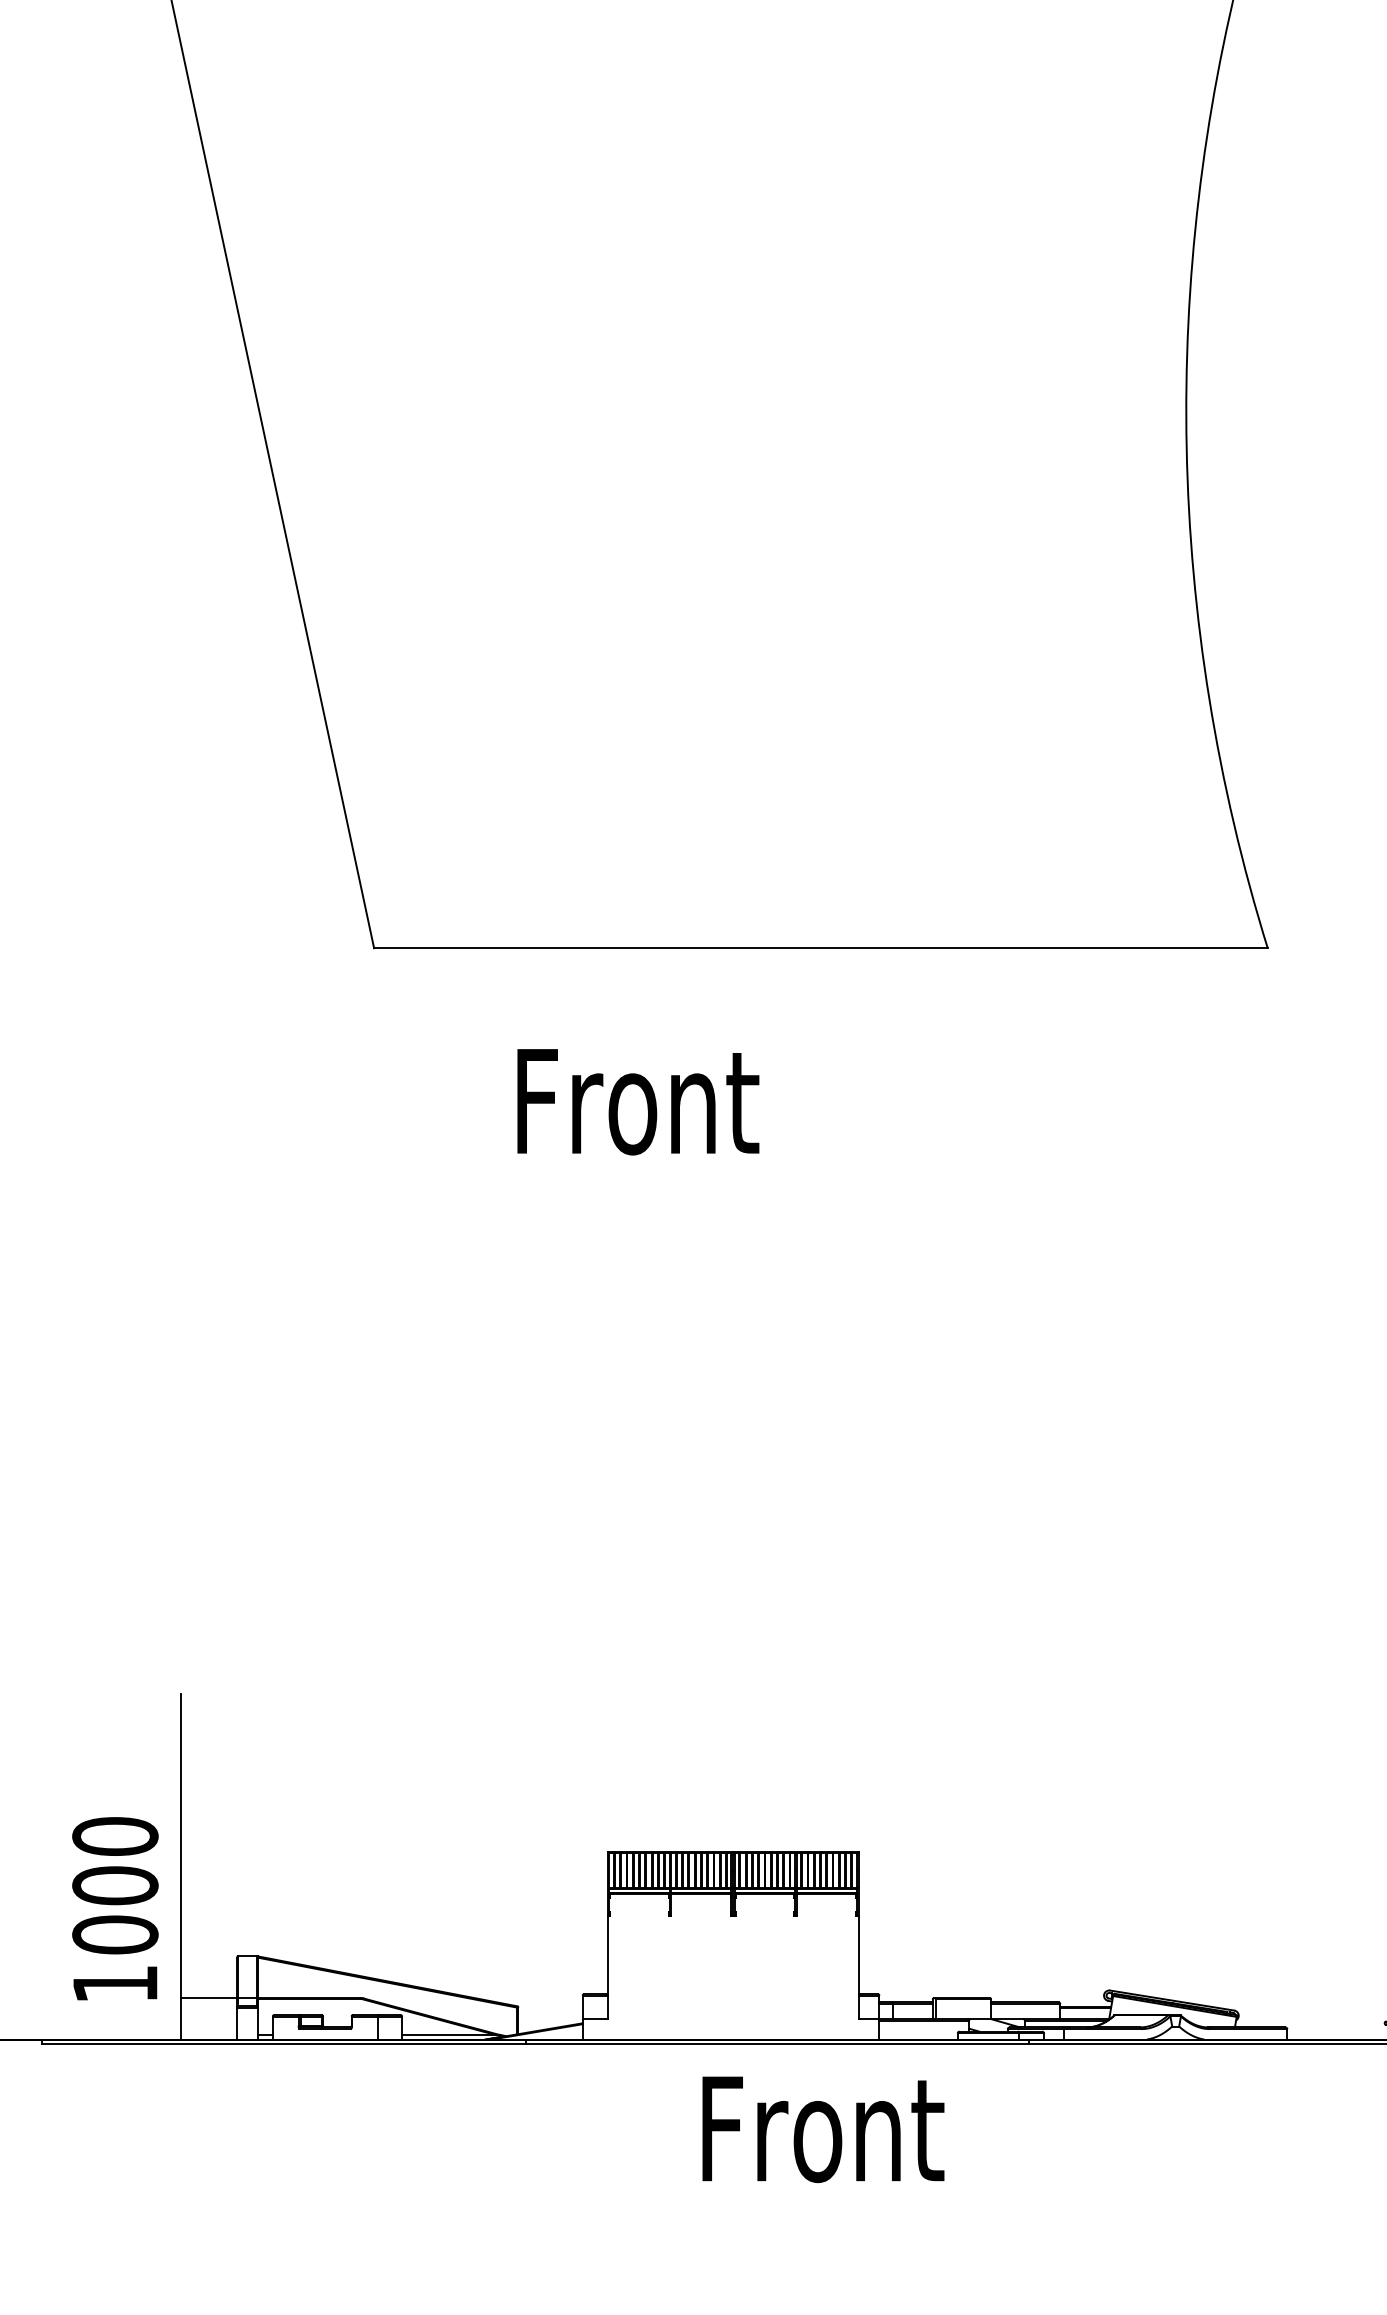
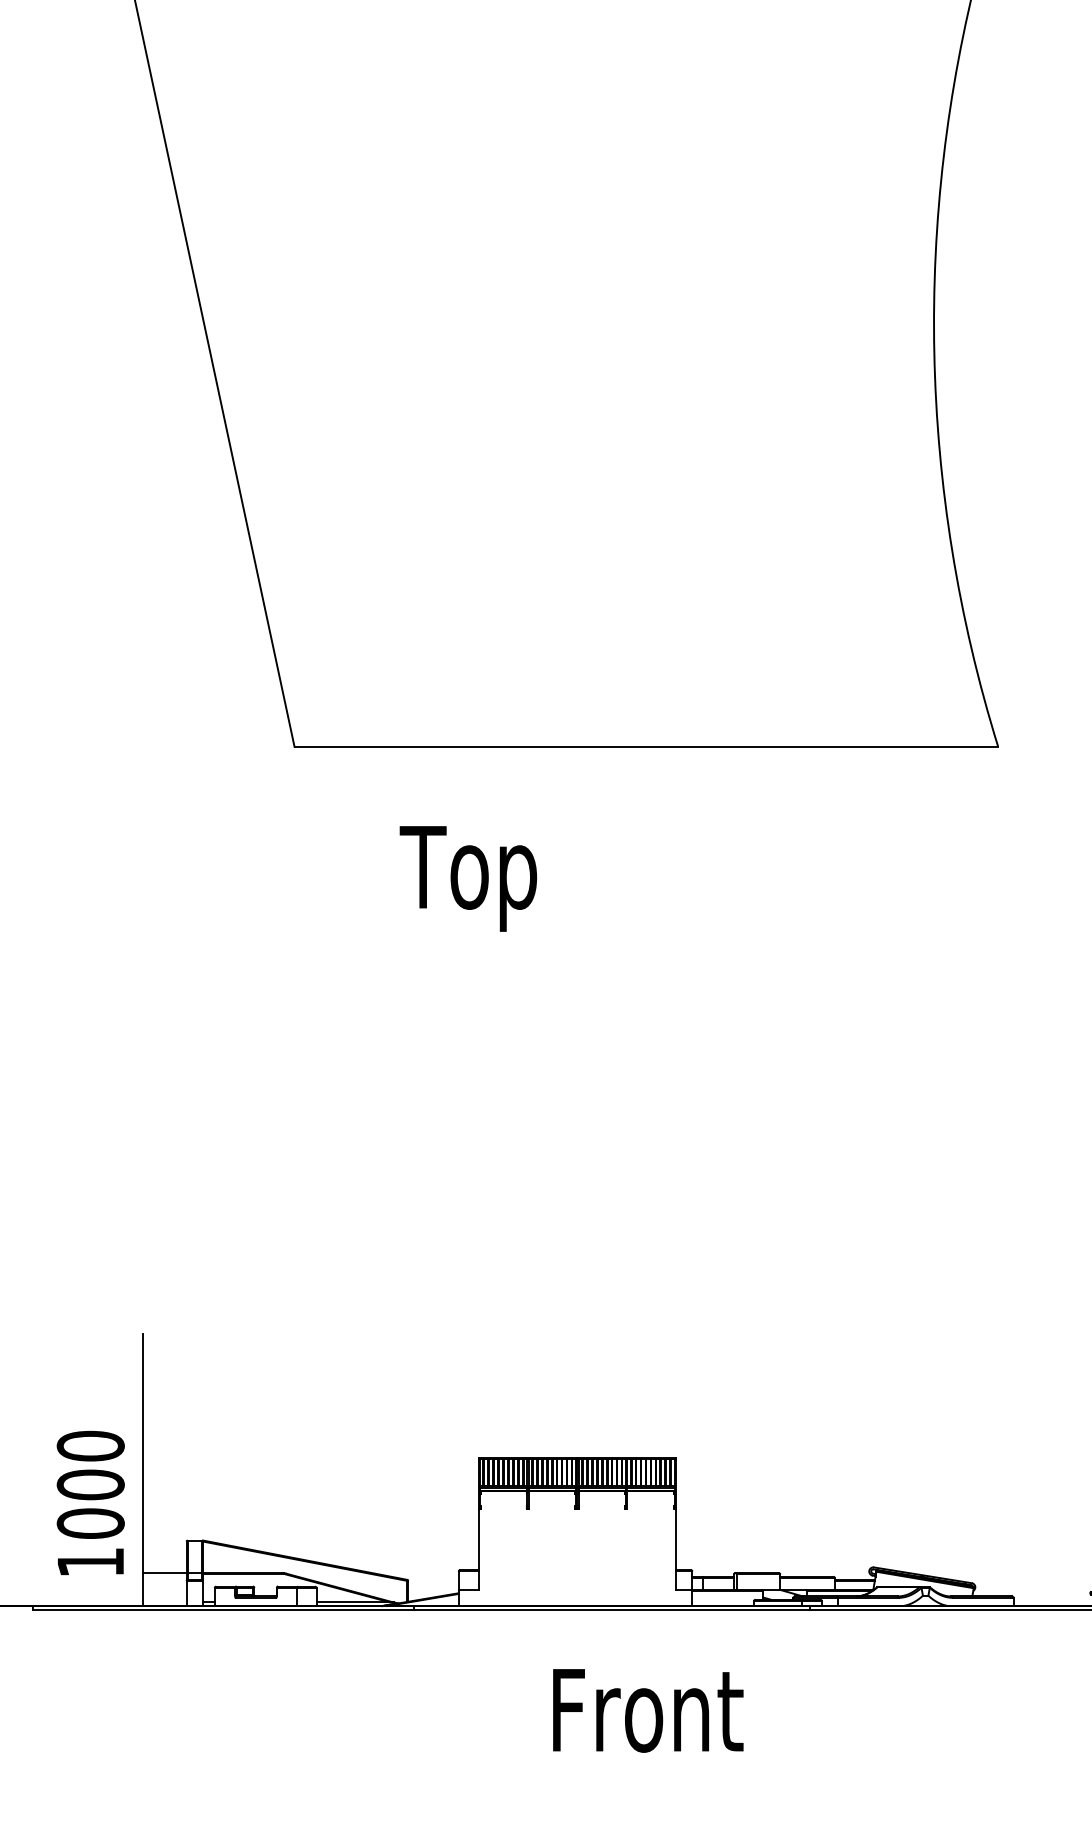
text: (633, 1116) -> (498, 879), Front -> Top
text: (823, 2129) -> (648, 1710), moved

